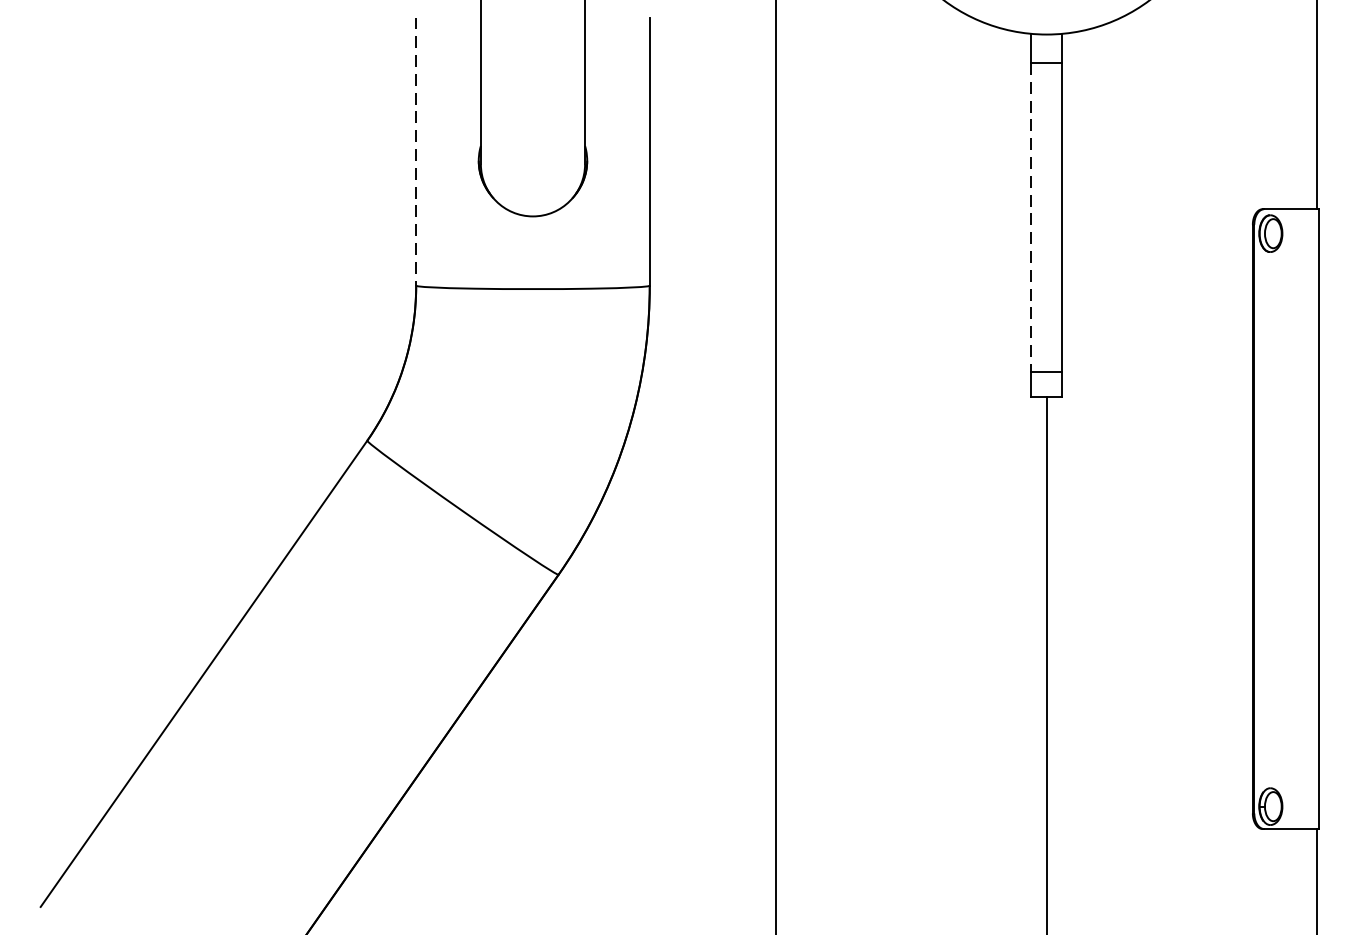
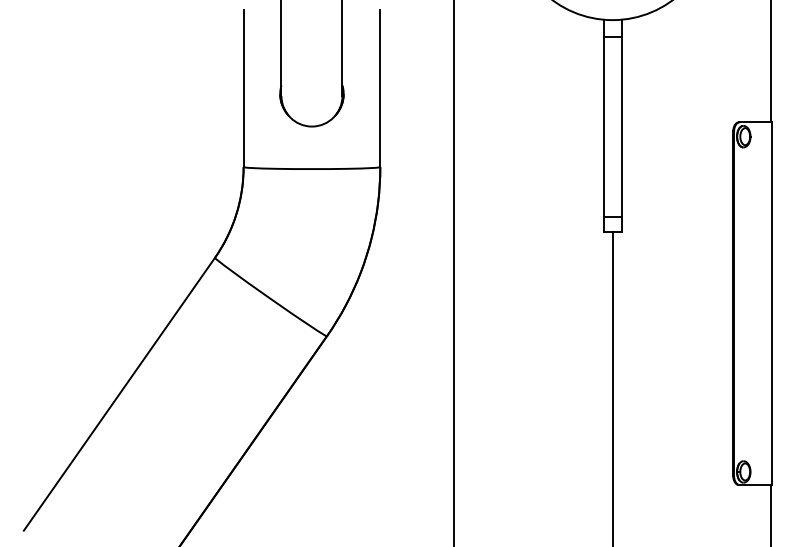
line: (415, 153) -> (243, 89), dashed -> solid
line: (1031, 218) -> (603, 127), dashed -> solid

